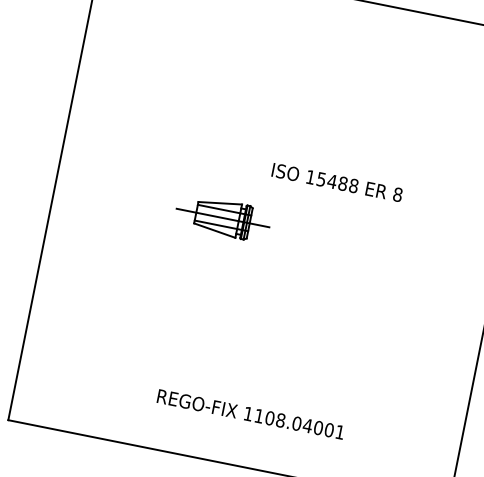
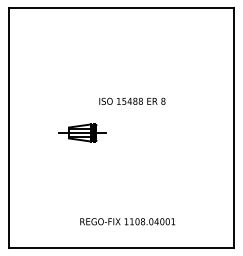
text: (337, 180) -> (132, 100), moved
part: (222, 216) -> (82, 132), moved

